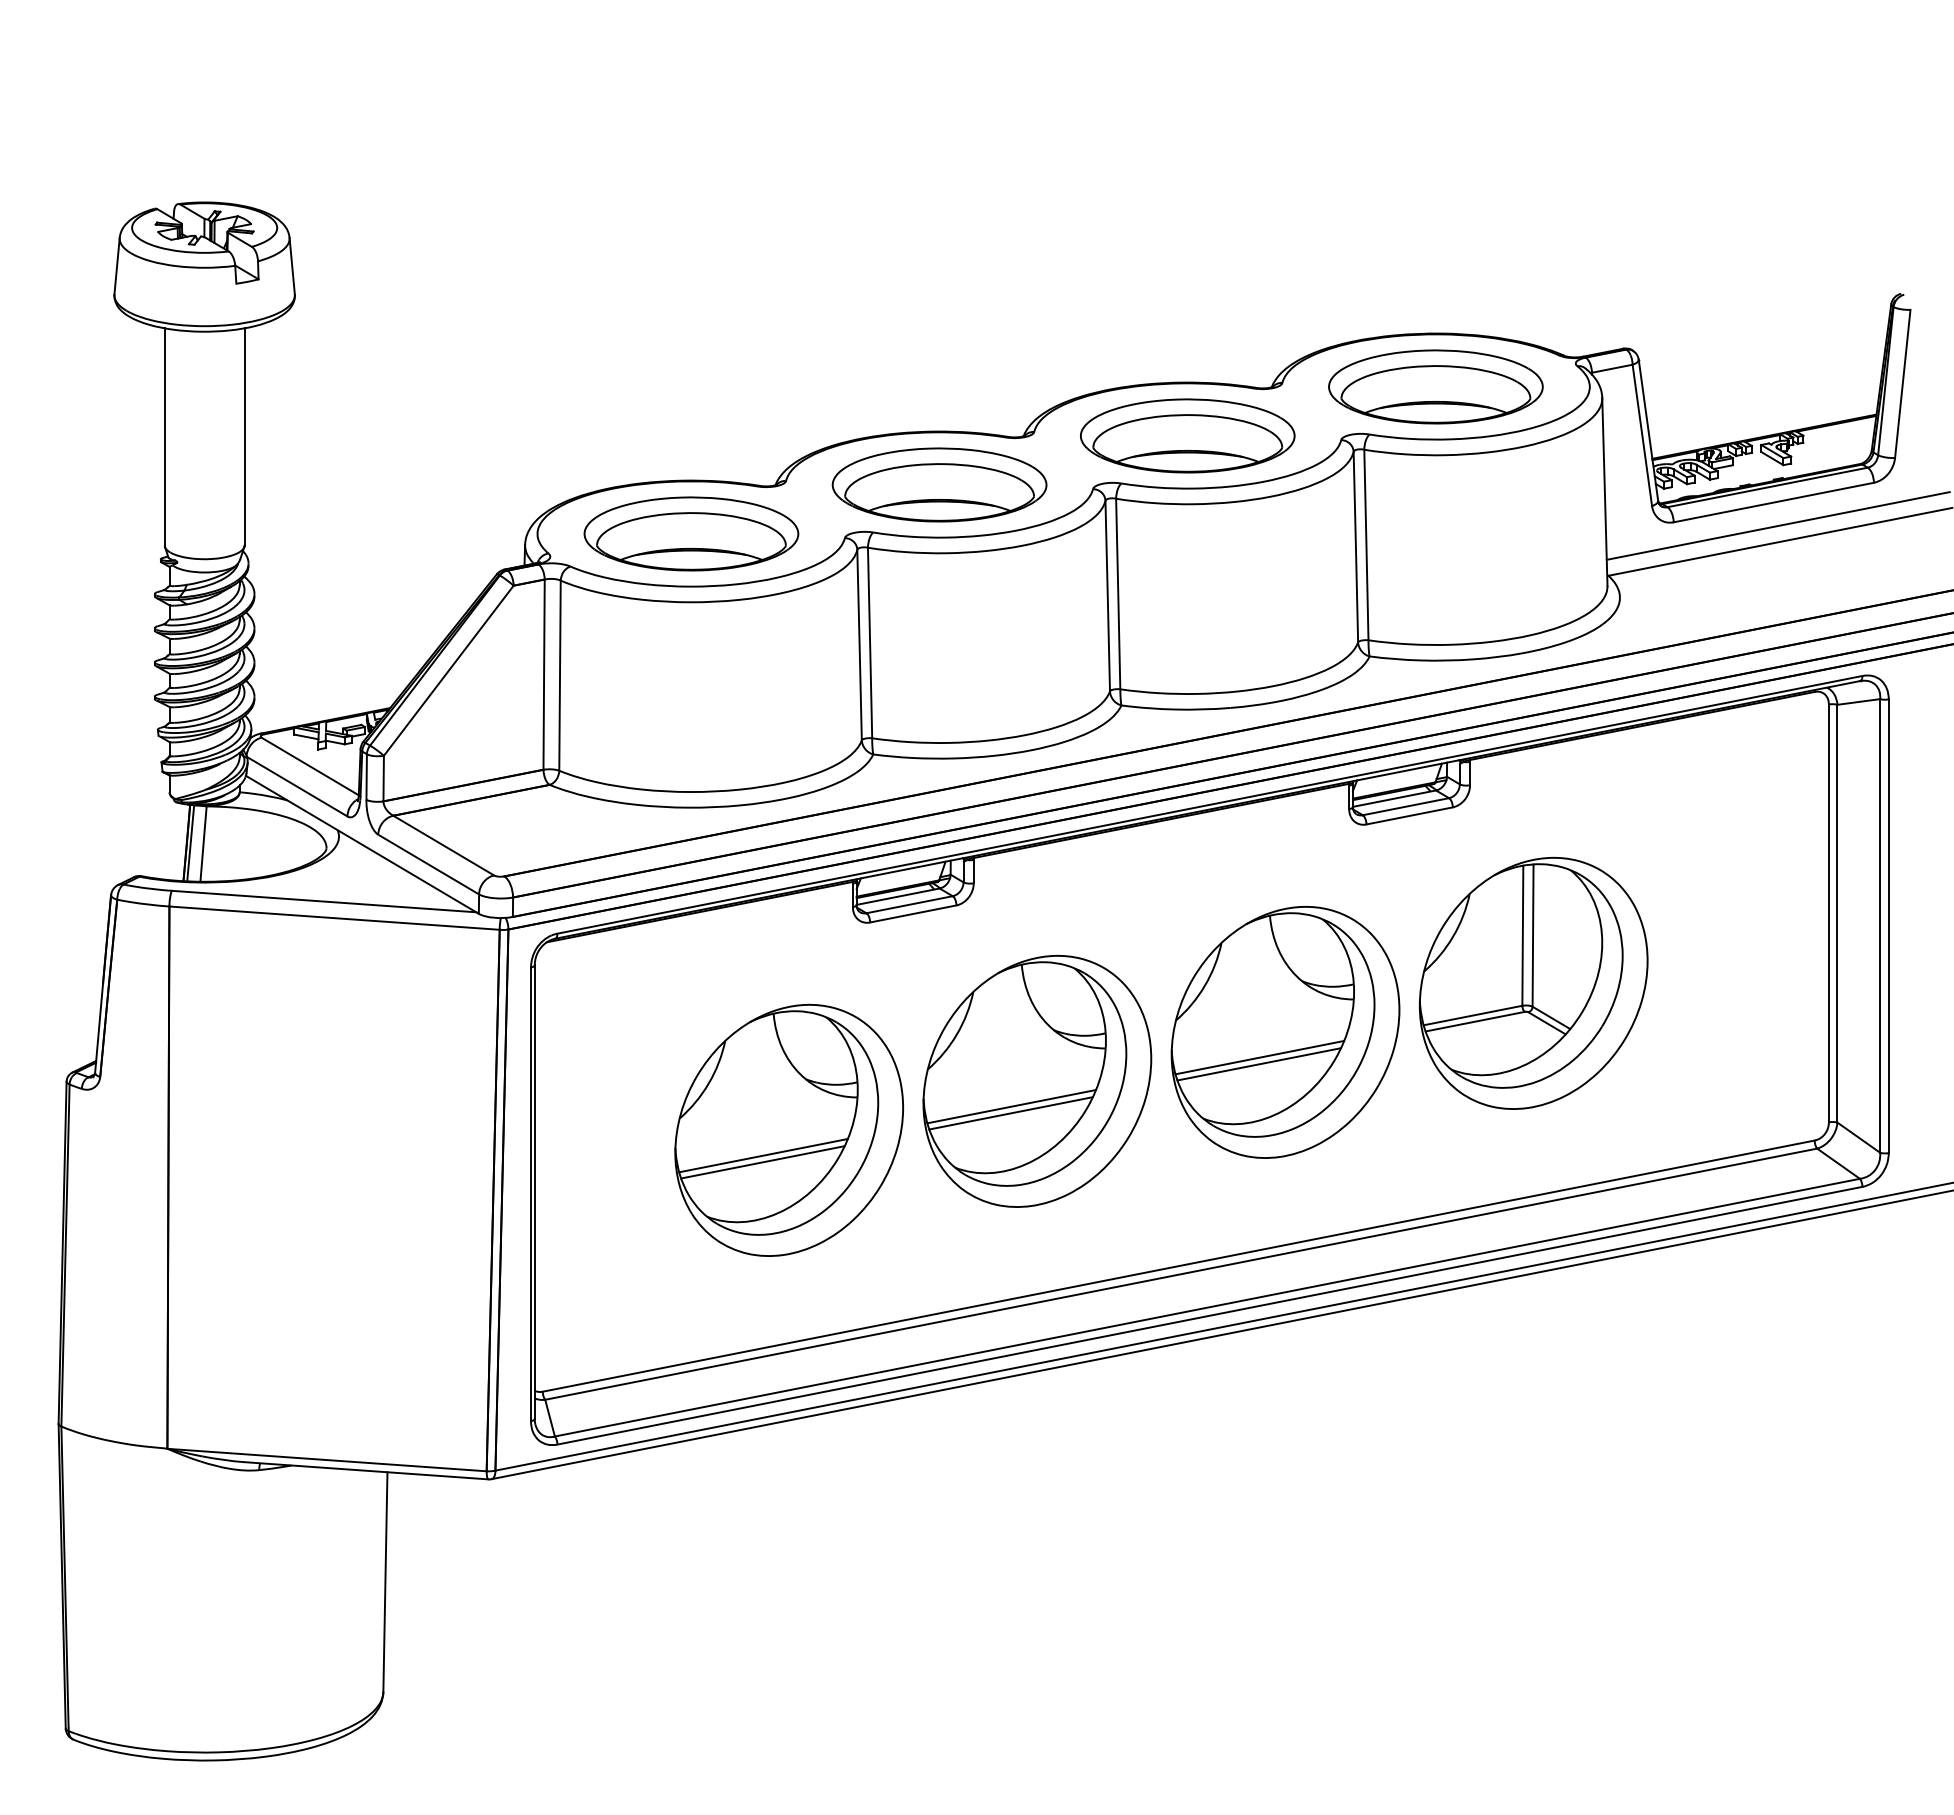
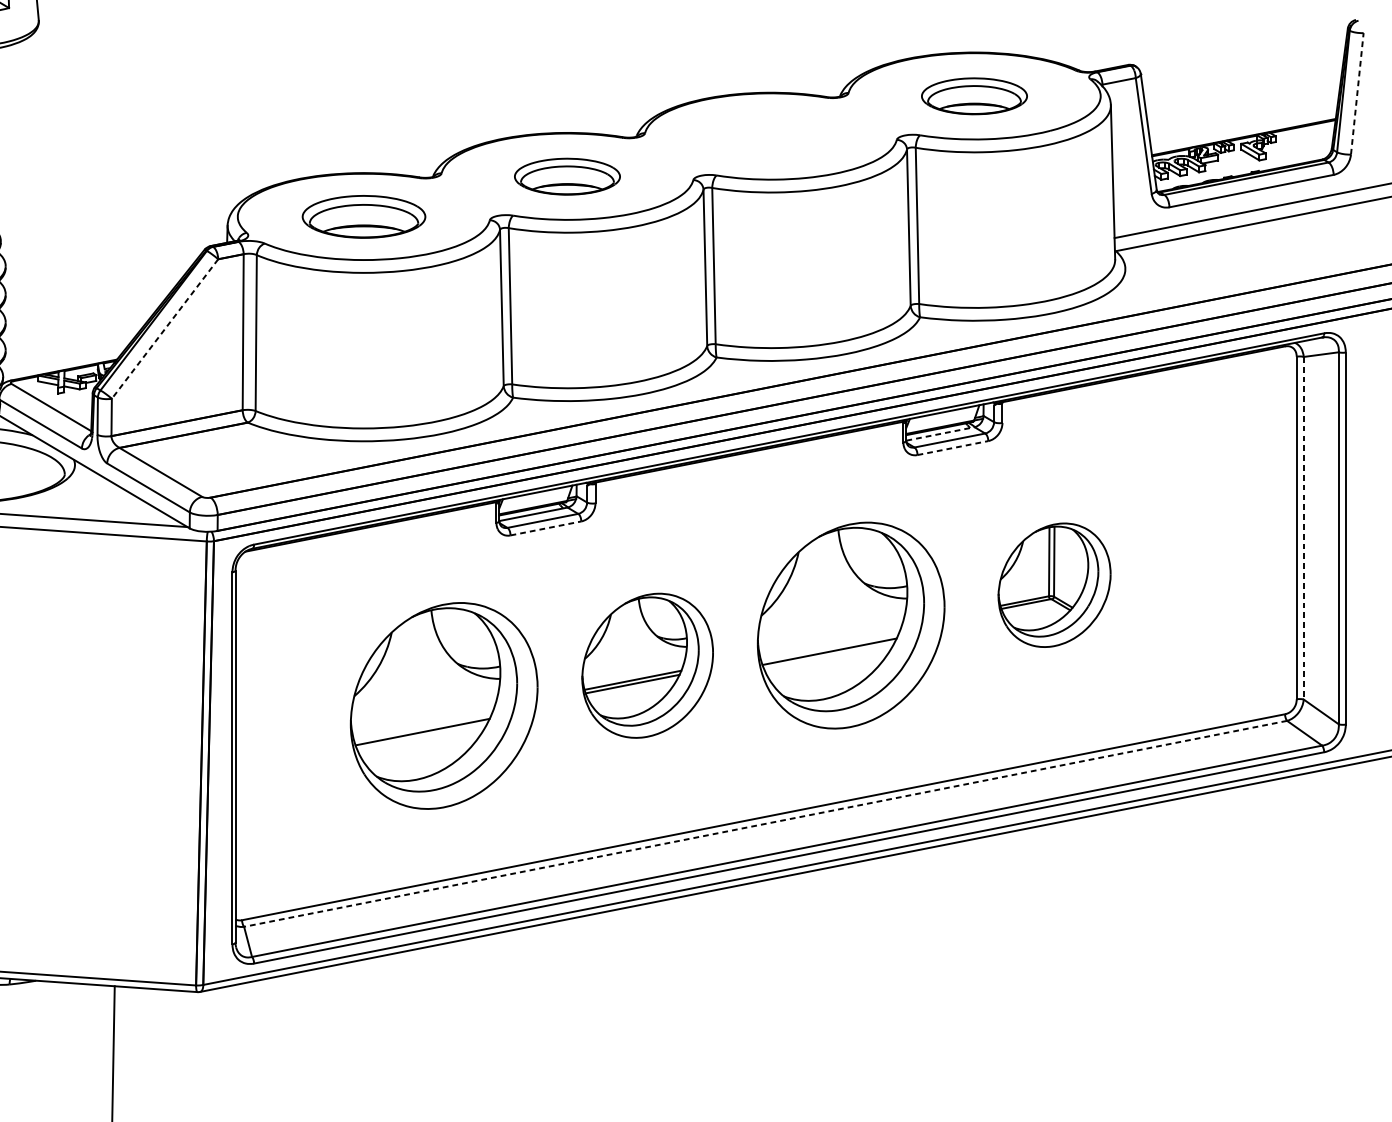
line: (1902, 383) -> (1357, 93), solid -> dashed
part: (1435, 386) -> (974, 95), size x0.6
part: (1187, 435) -> (770, 136), removed
part: (939, 484) -> (567, 176), size x0.6
part: (691, 533) -> (364, 216), size x0.7
line: (448, 670) -> (164, 328), solid -> dashed
line: (1394, 798) -> (940, 433), solid -> dashed
line: (1409, 815) -> (952, 447), solid -> dashed
line: (913, 913) -> (546, 528), solid -> dashed
line: (1837, 913) -> (1303, 528), solid -> dashed
part: (1533, 982) -> (1054, 584), size x0.6
line: (1259, 1057) -> (829, 646), removed
part: (1037, 1081) -> (647, 665), size x0.7
line: (763, 1155) -> (423, 726), removed
line: (1180, 1274) -> (765, 824), solid -> dashed

